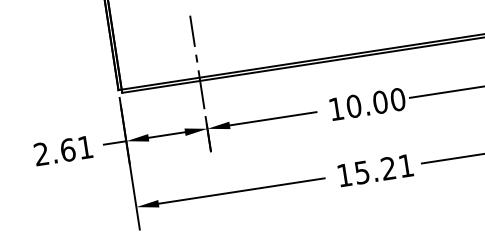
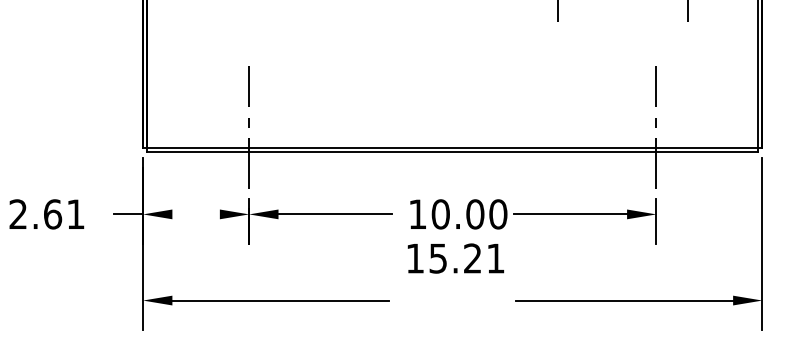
line: (166, 135) -> (195, 214), removed
text: (63, 150) -> (46, 214), moved
text: (375, 170) -> (455, 258), moved

